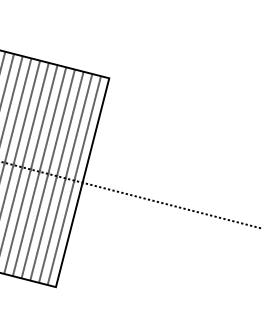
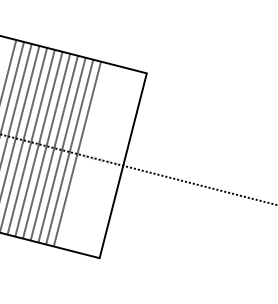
line: (38, 171) -> (84, 155), removed
line: (47, 173) -> (92, 157), removed
line: (56, 175) -> (100, 159), removed
line: (64, 177) -> (107, 161), removed
line: (73, 180) -> (115, 163), removed

